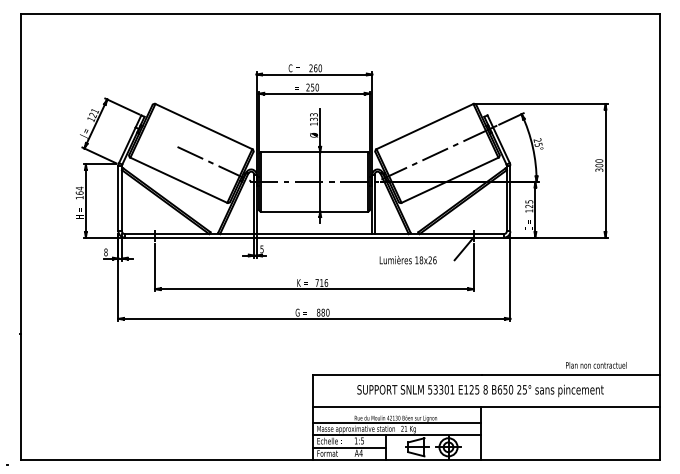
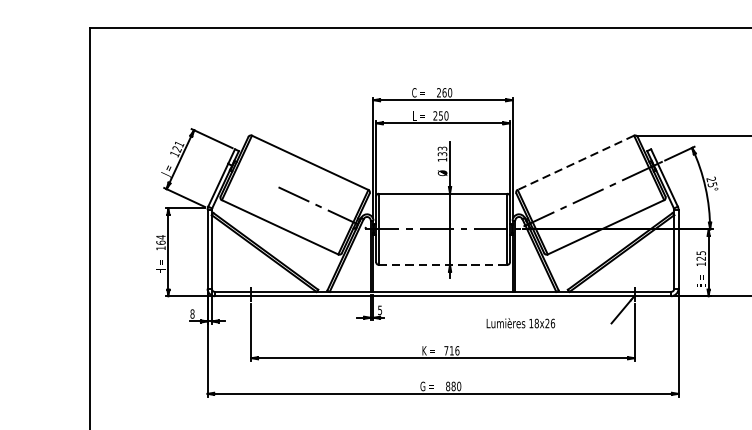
line: (424, 126) -> (575, 162), solid -> dashed
line: (314, 211) -> (443, 264), solid -> dashed
text: (407, 259) -> (520, 322), moved

